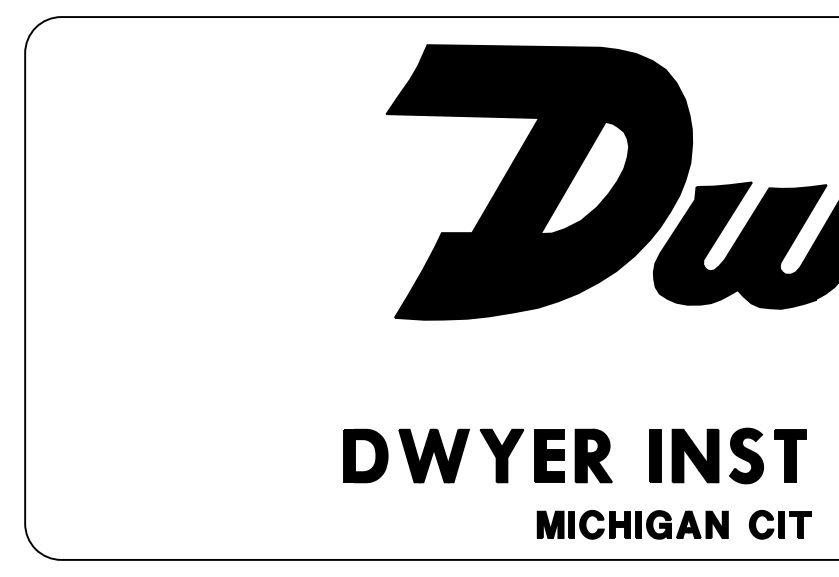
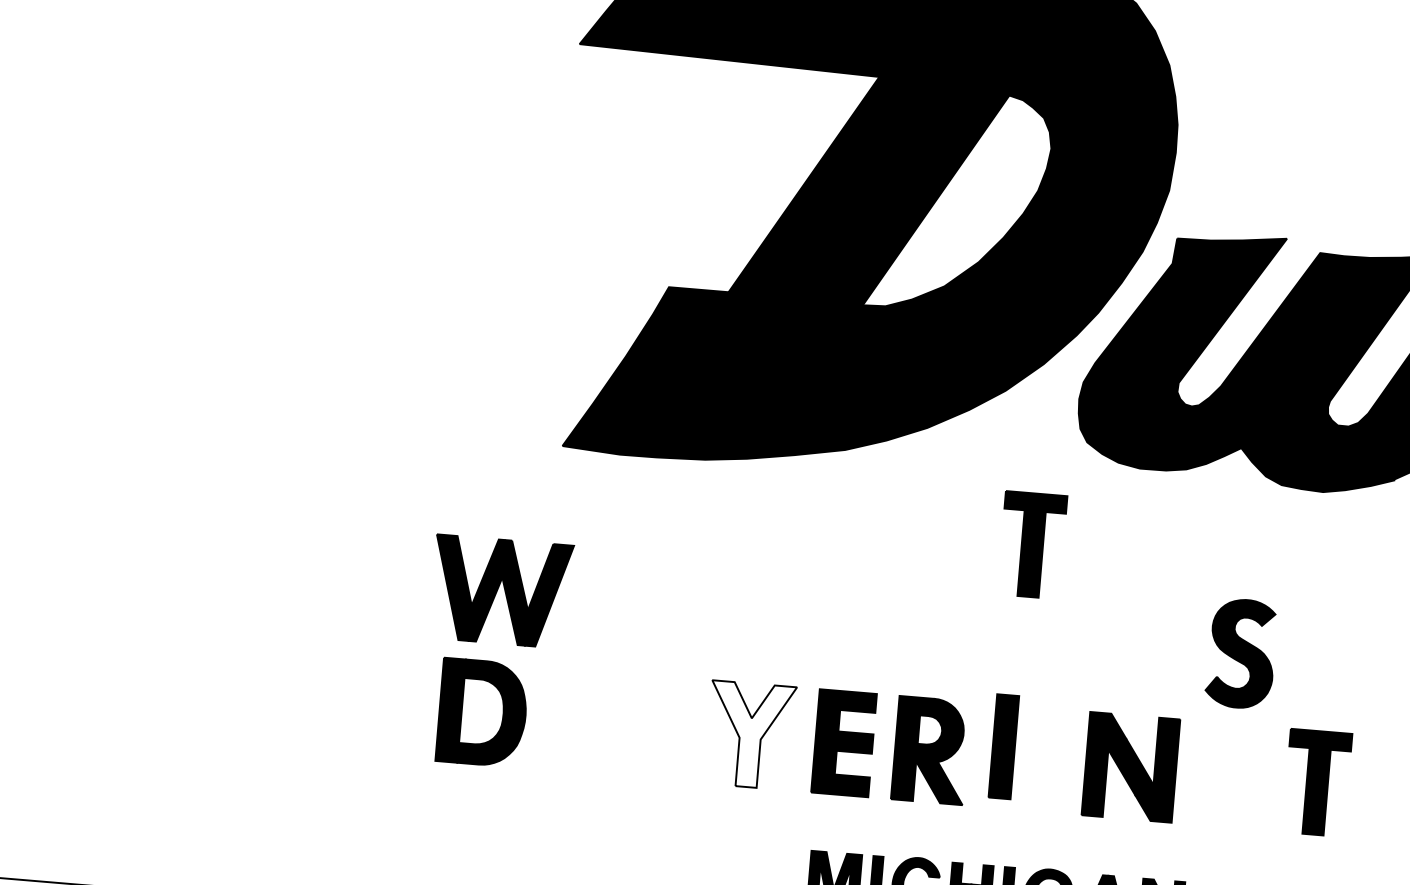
part: (636, 347) -> (1032, 544), added
part: (433, 455) -> (500, 590), moved
fill: (501, 455) -> (749, 734), removed
part: (655, 455) -> (1003, 745), moved
part: (746, 455) -> (1241, 652), moved

